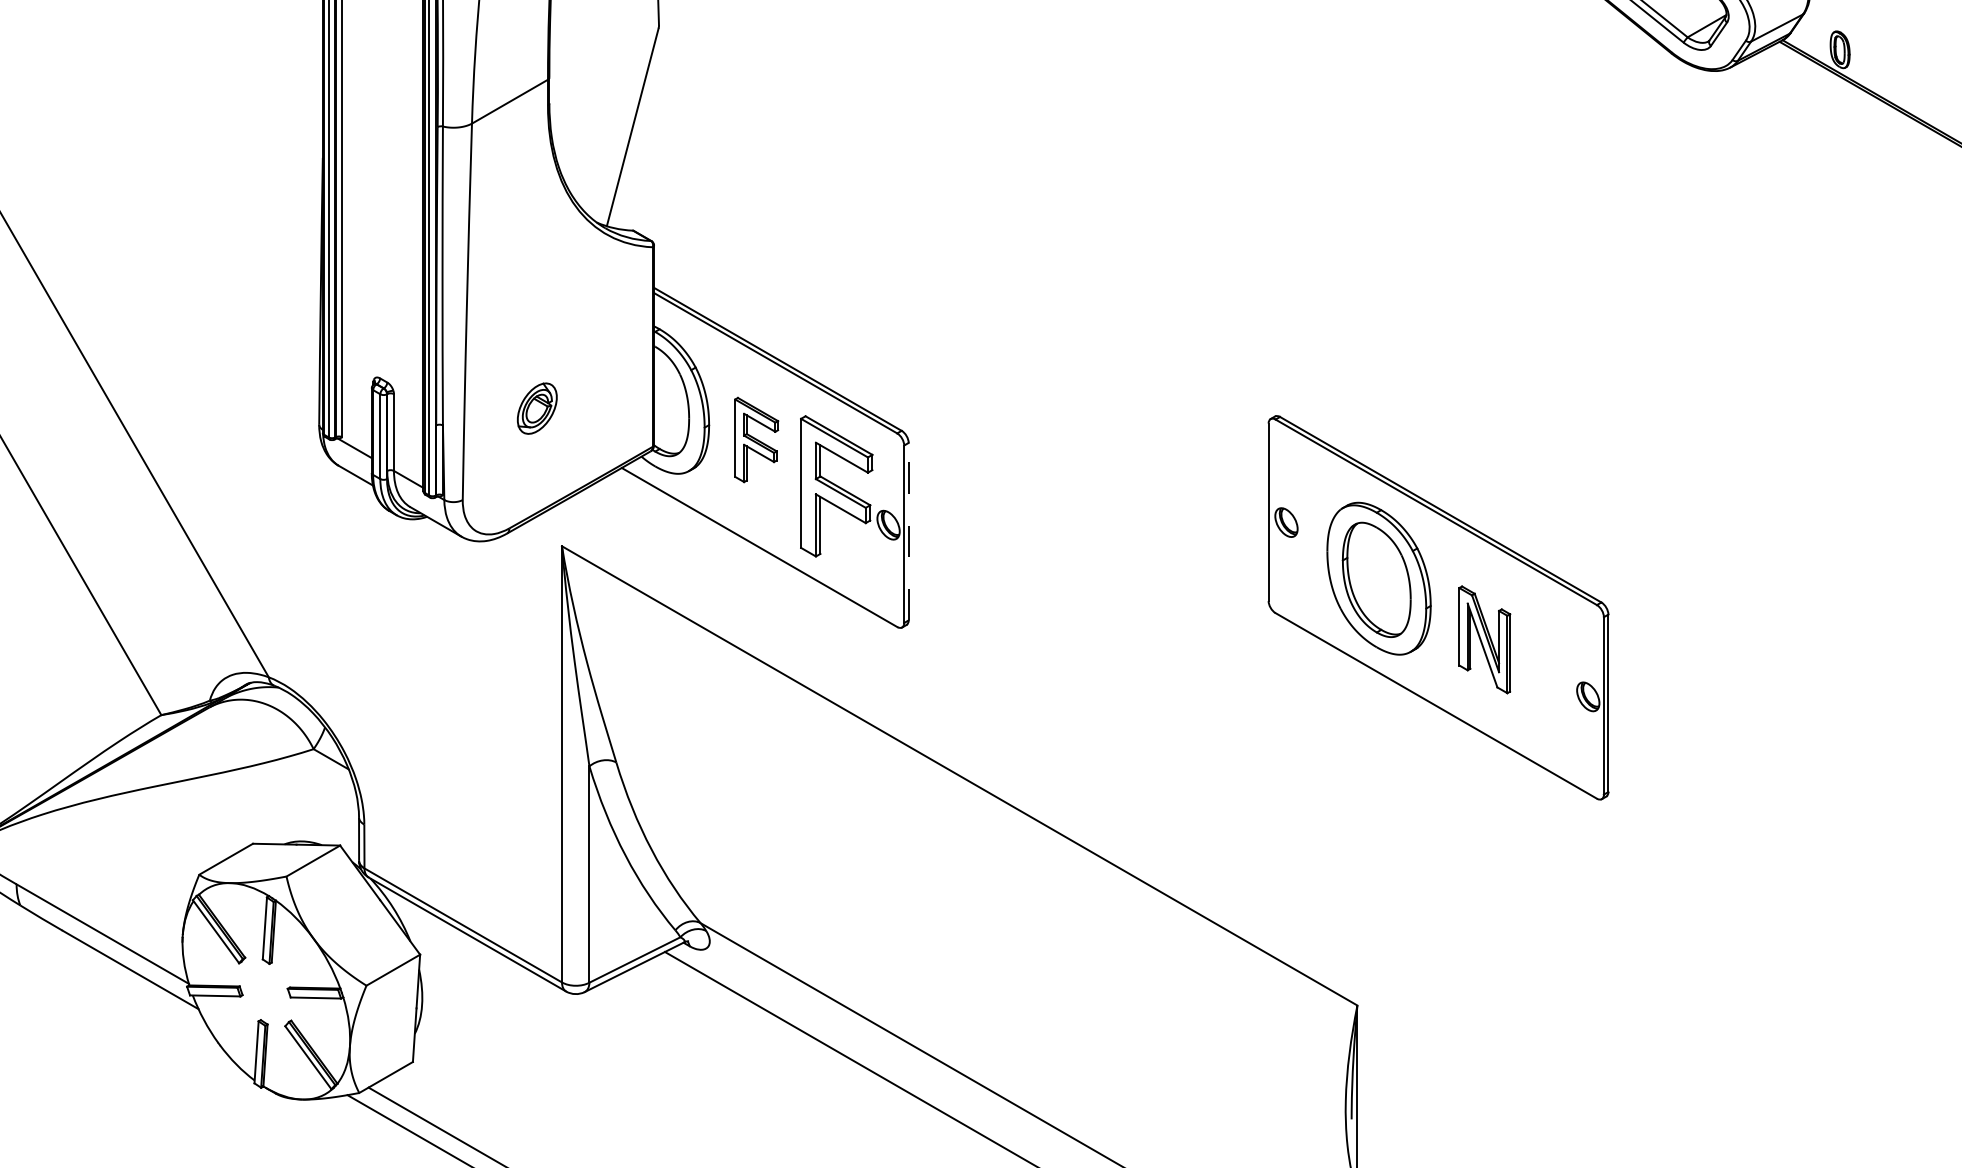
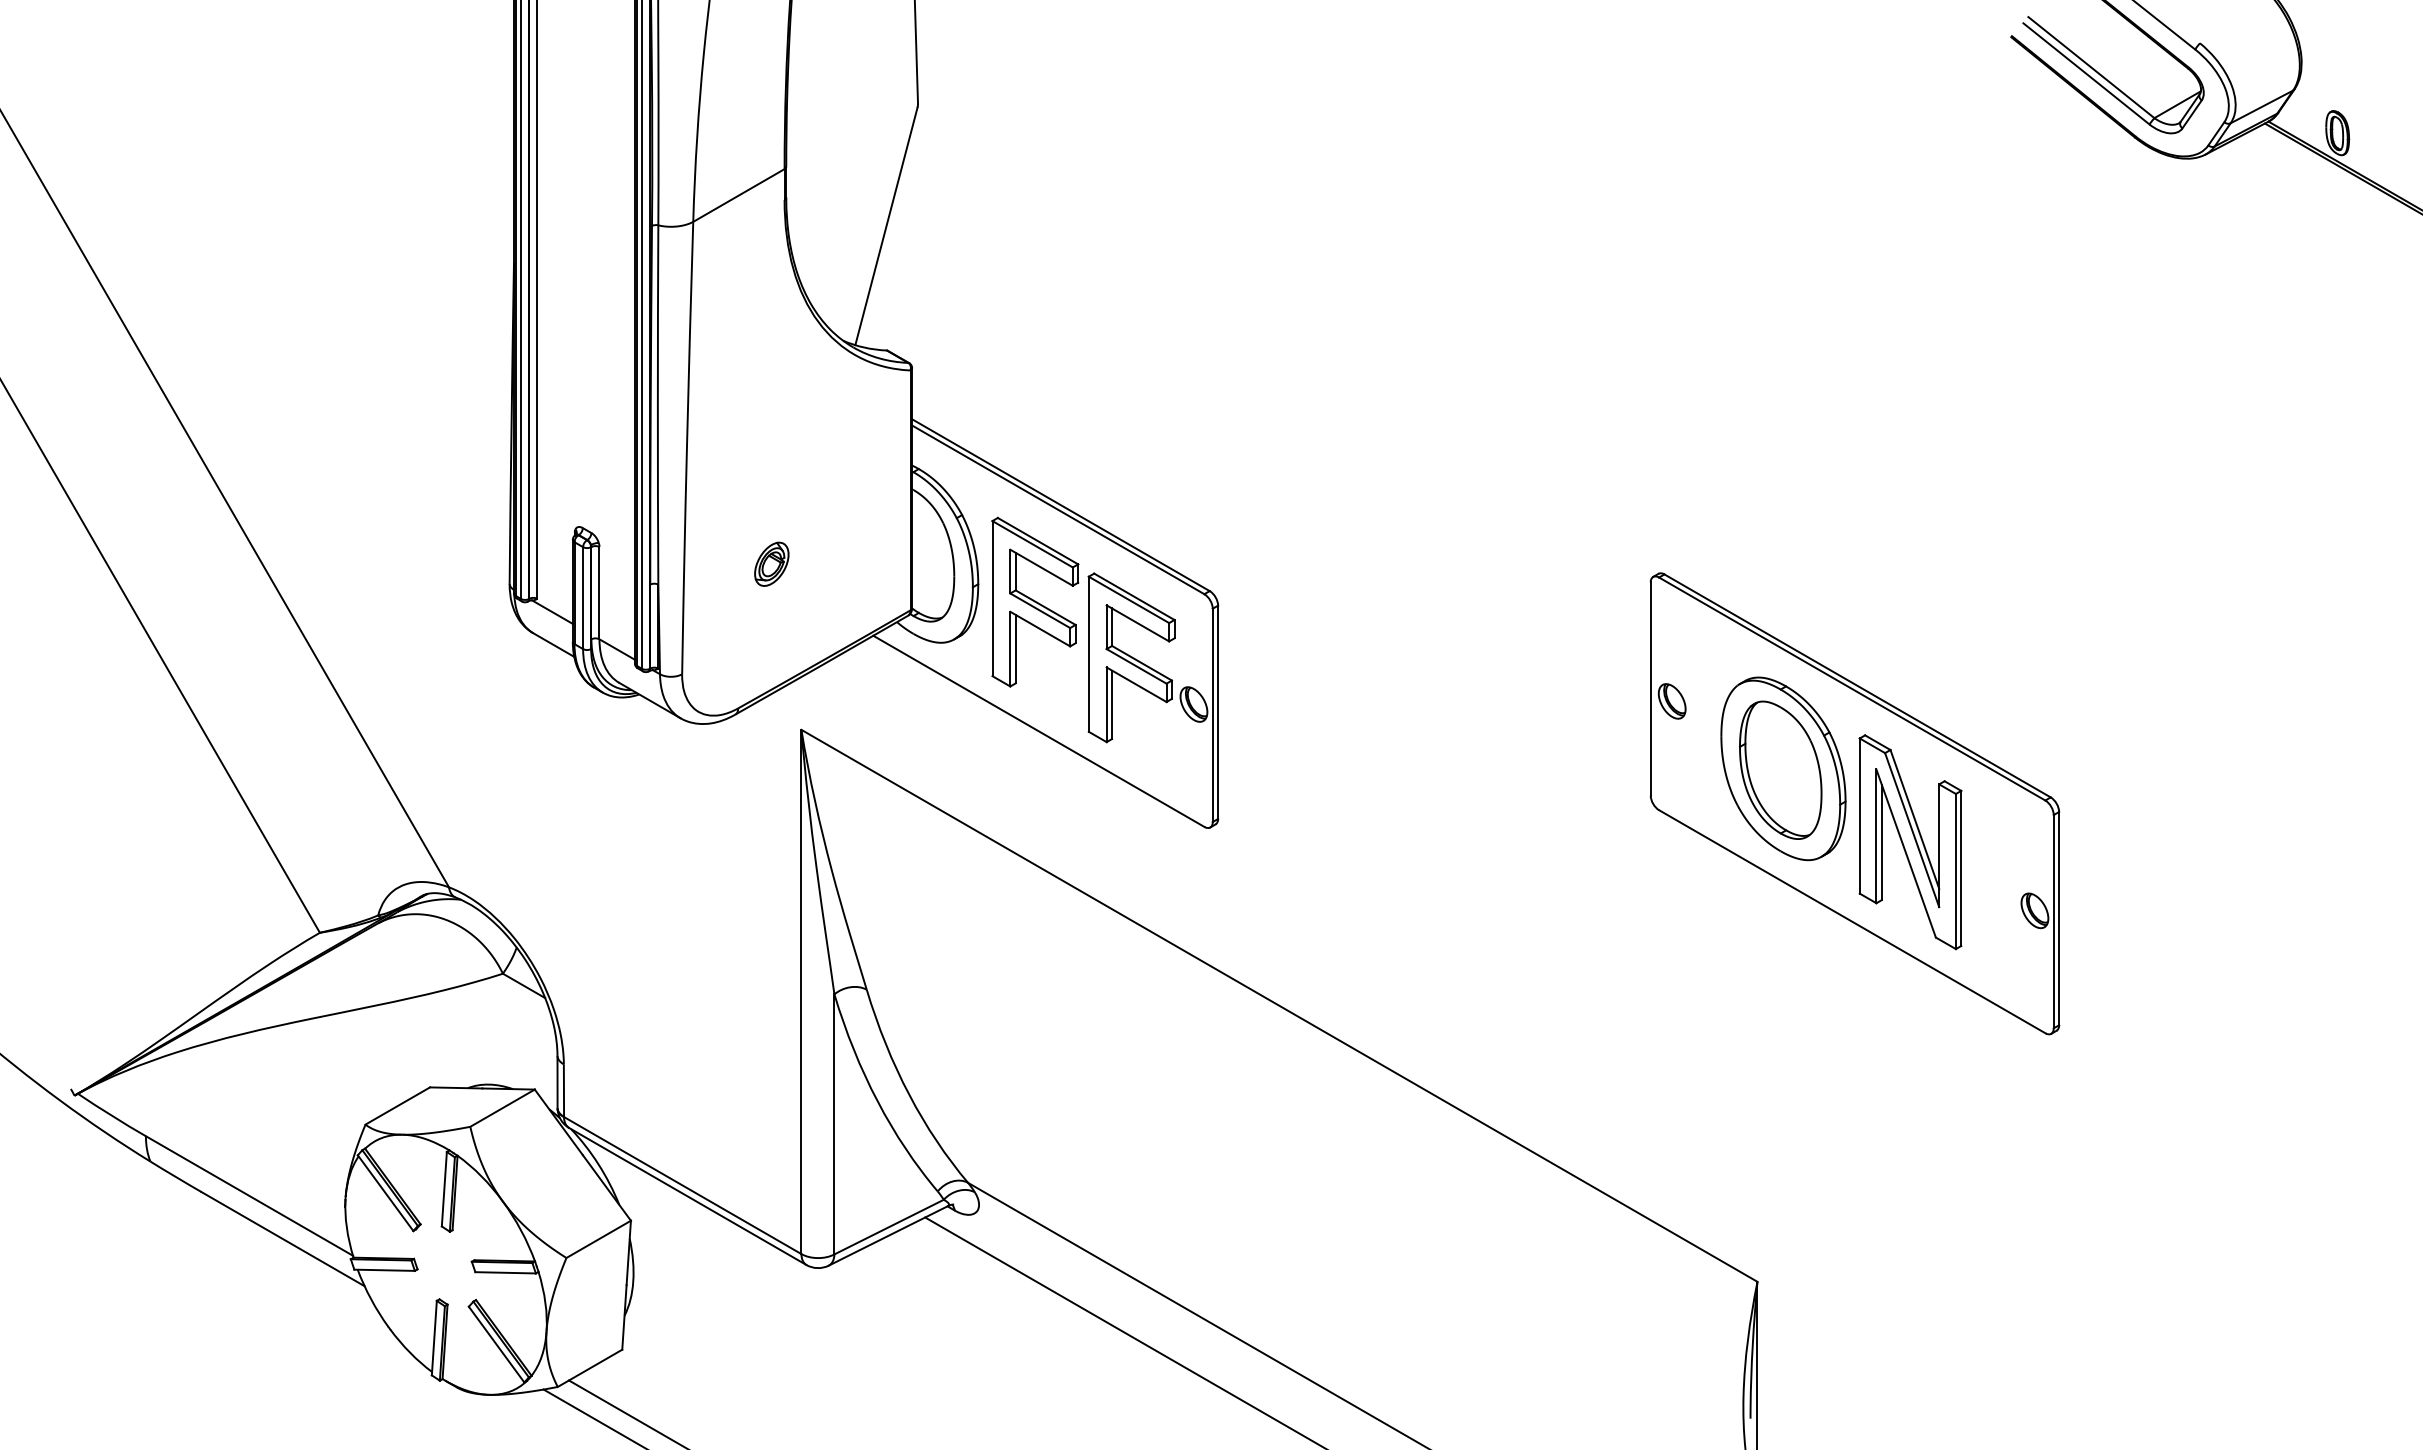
part: (537, 407) -> (771, 563), size x0.71
part: (756, 439) -> (1035, 601), size x1.67
line: (908, 531) -> (1218, 712), dashed -> solid
part: (1484, 640) -> (1910, 842), size x1.67

